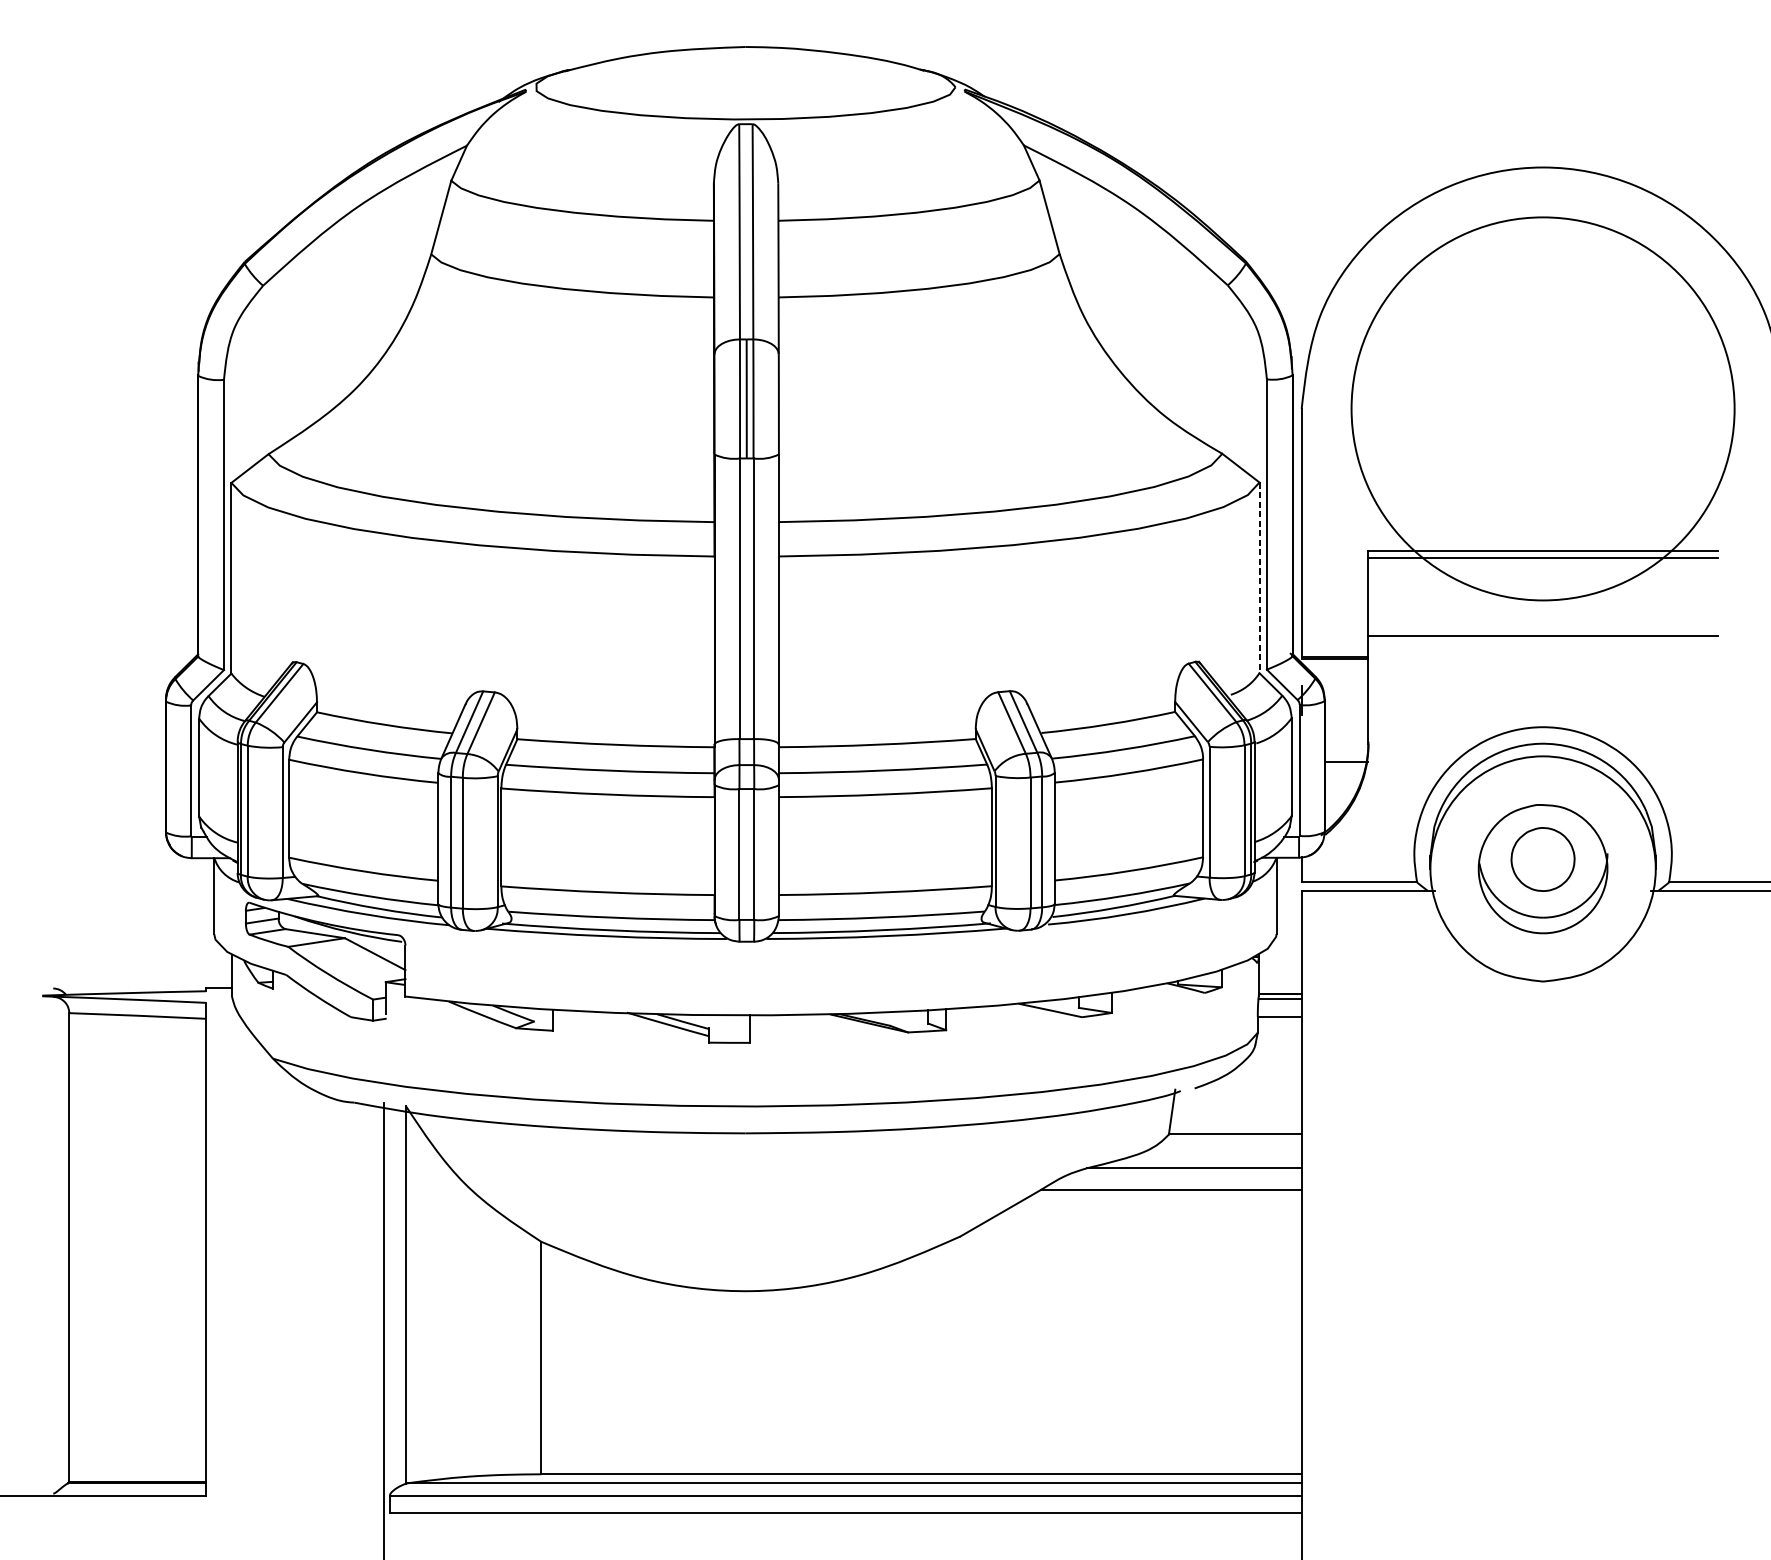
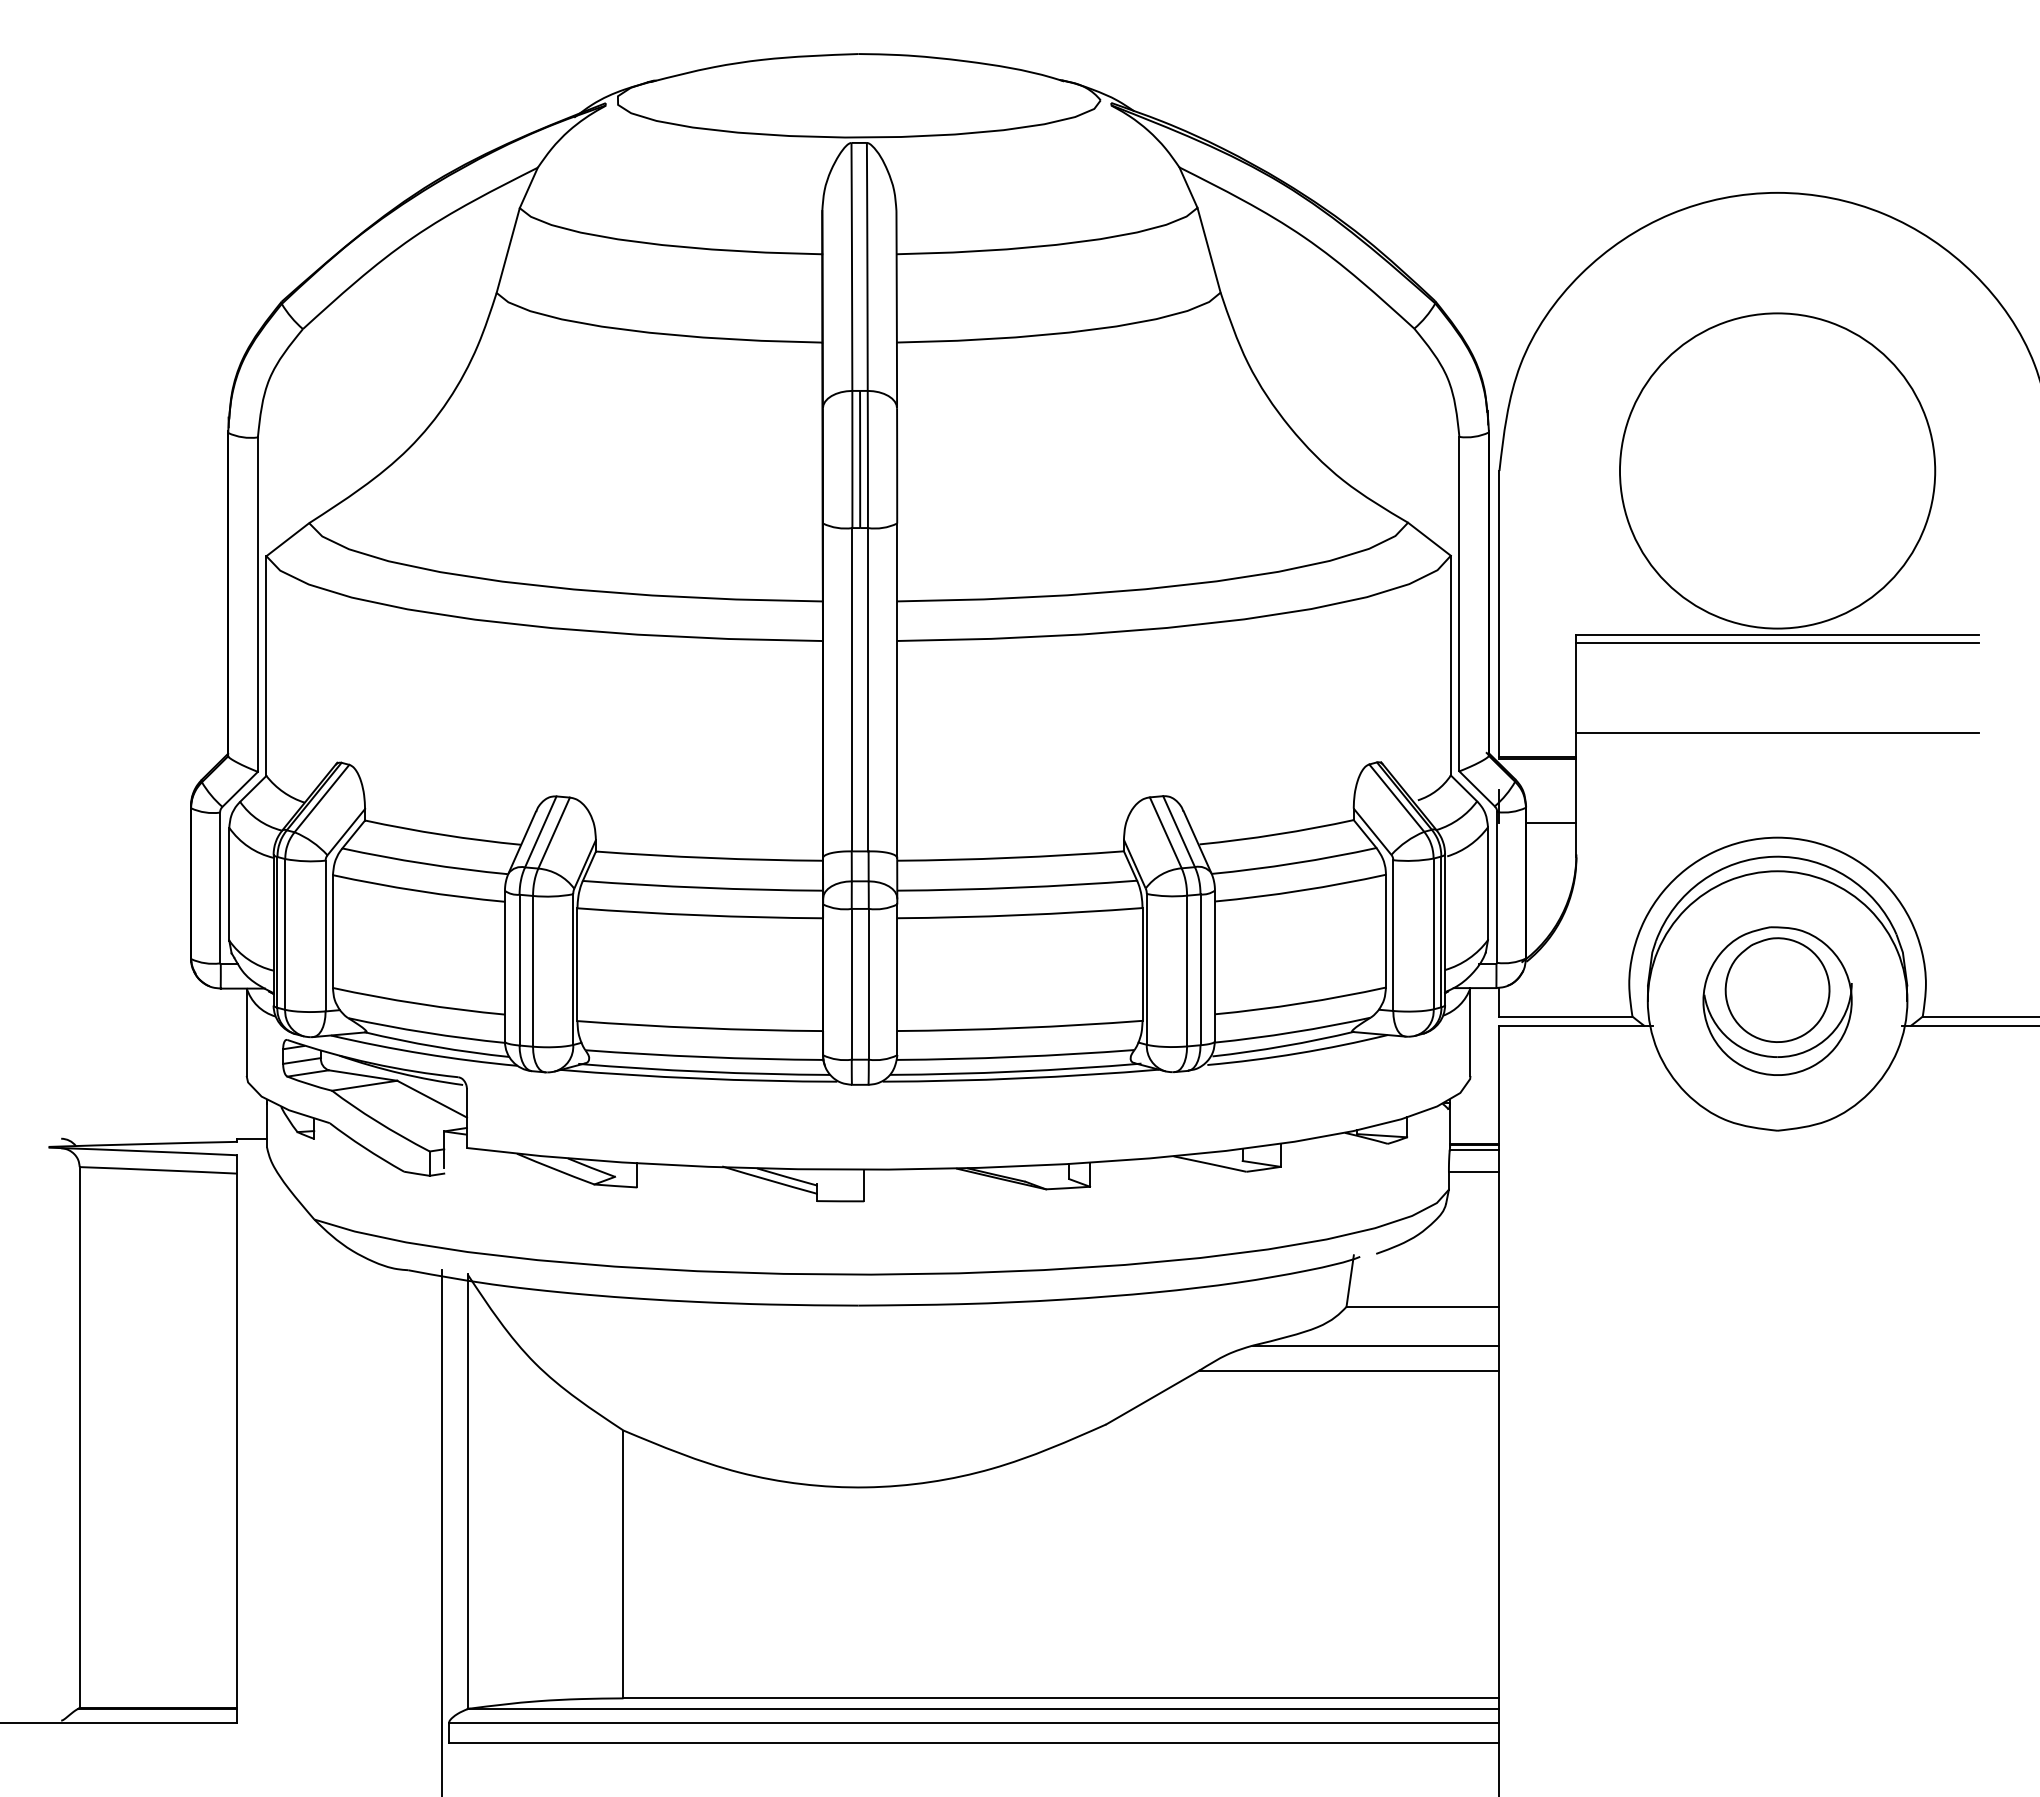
circle: (1543, 408) -> (1777, 470), size x0.71
line: (1259, 577) -> (1450, 665), dashed -> solid
line: (1346, 762) -> (1551, 823), moved
part: (1543, 858) -> (1777, 989), size x1.43

